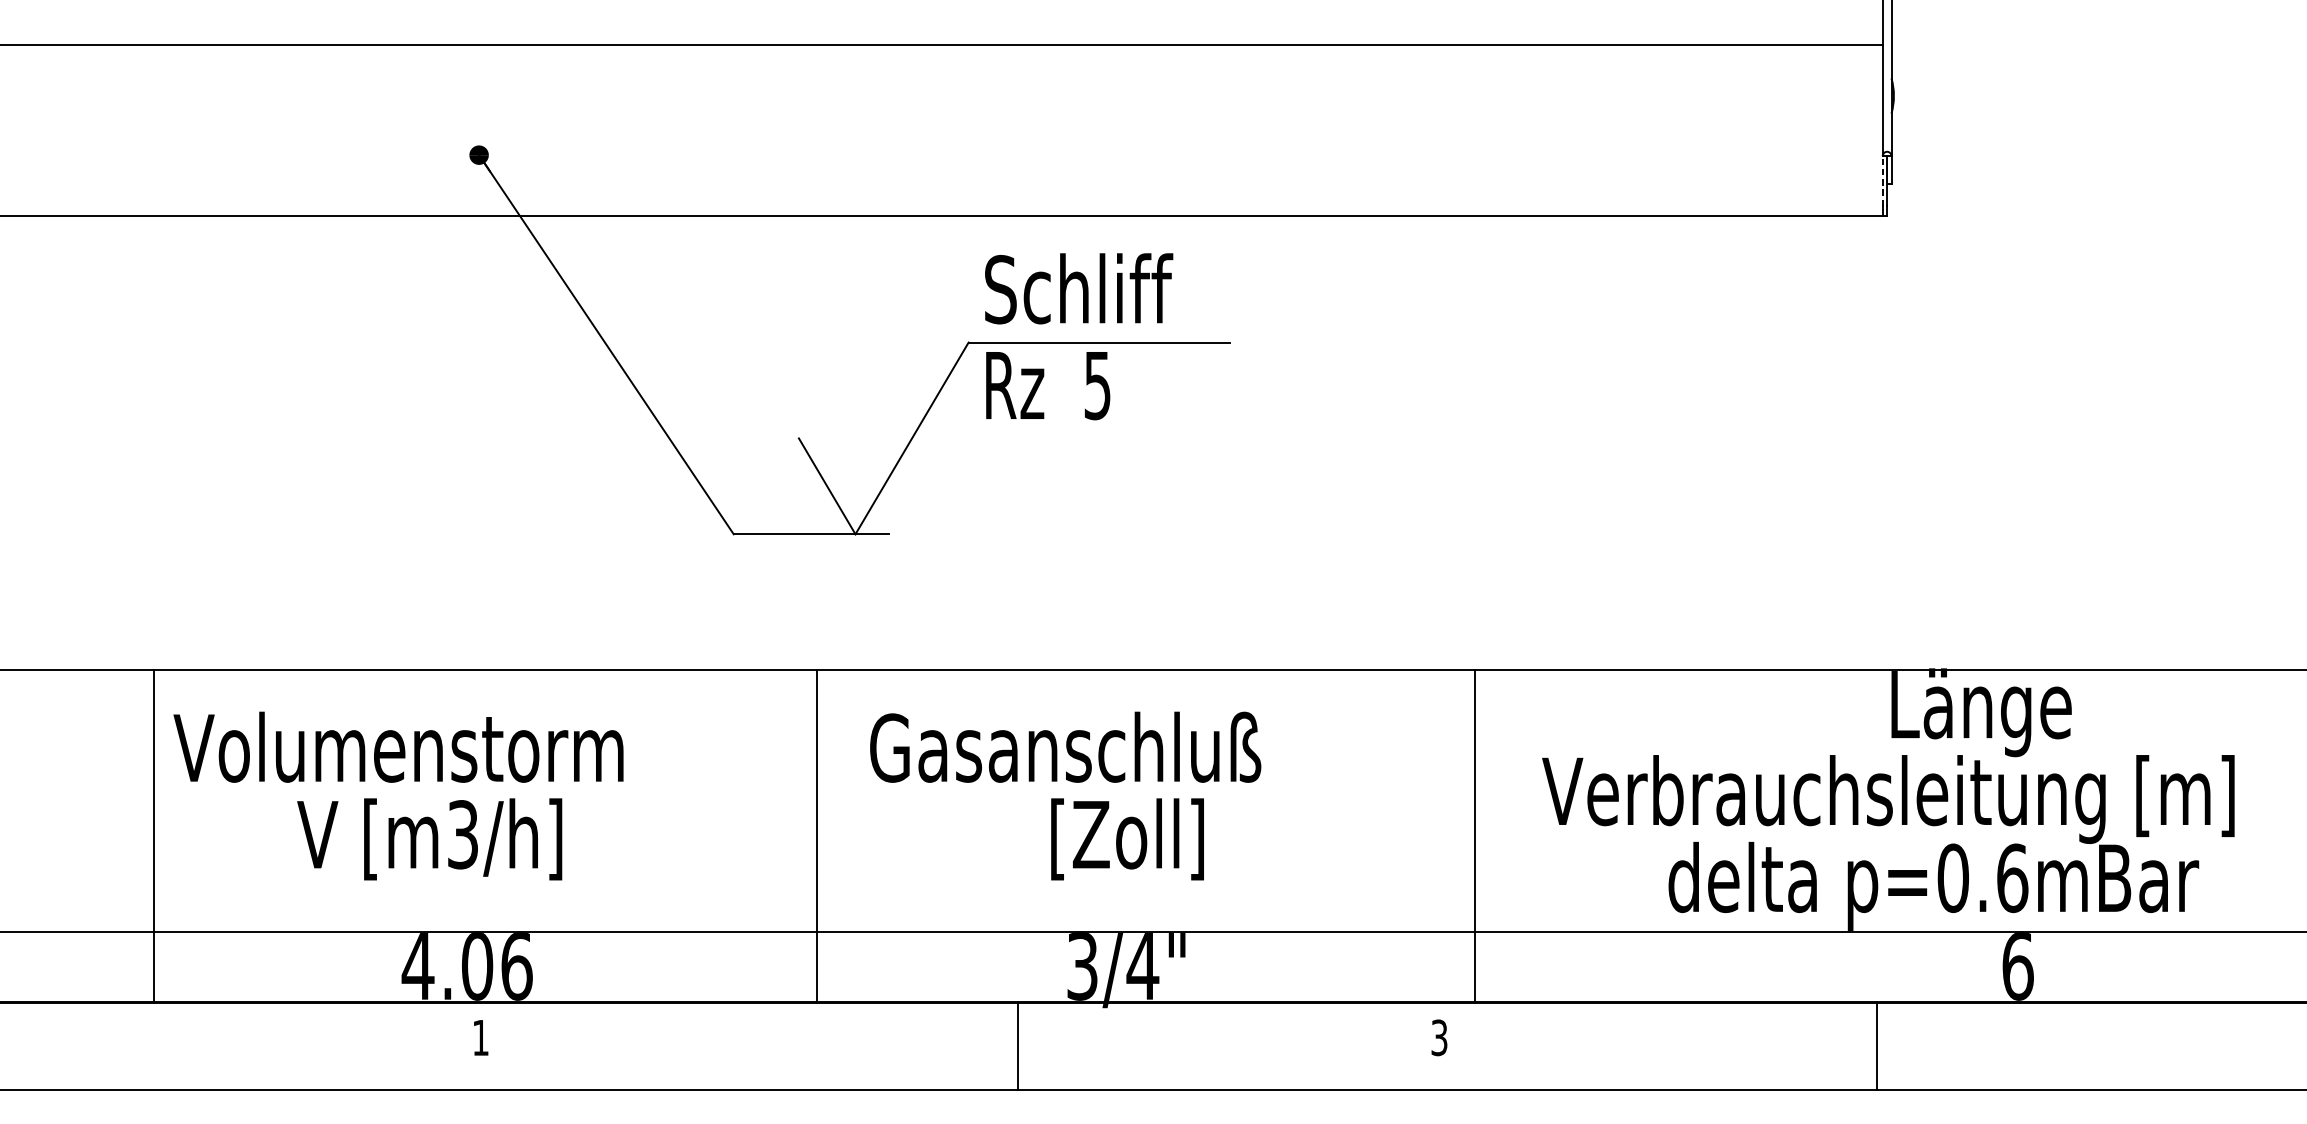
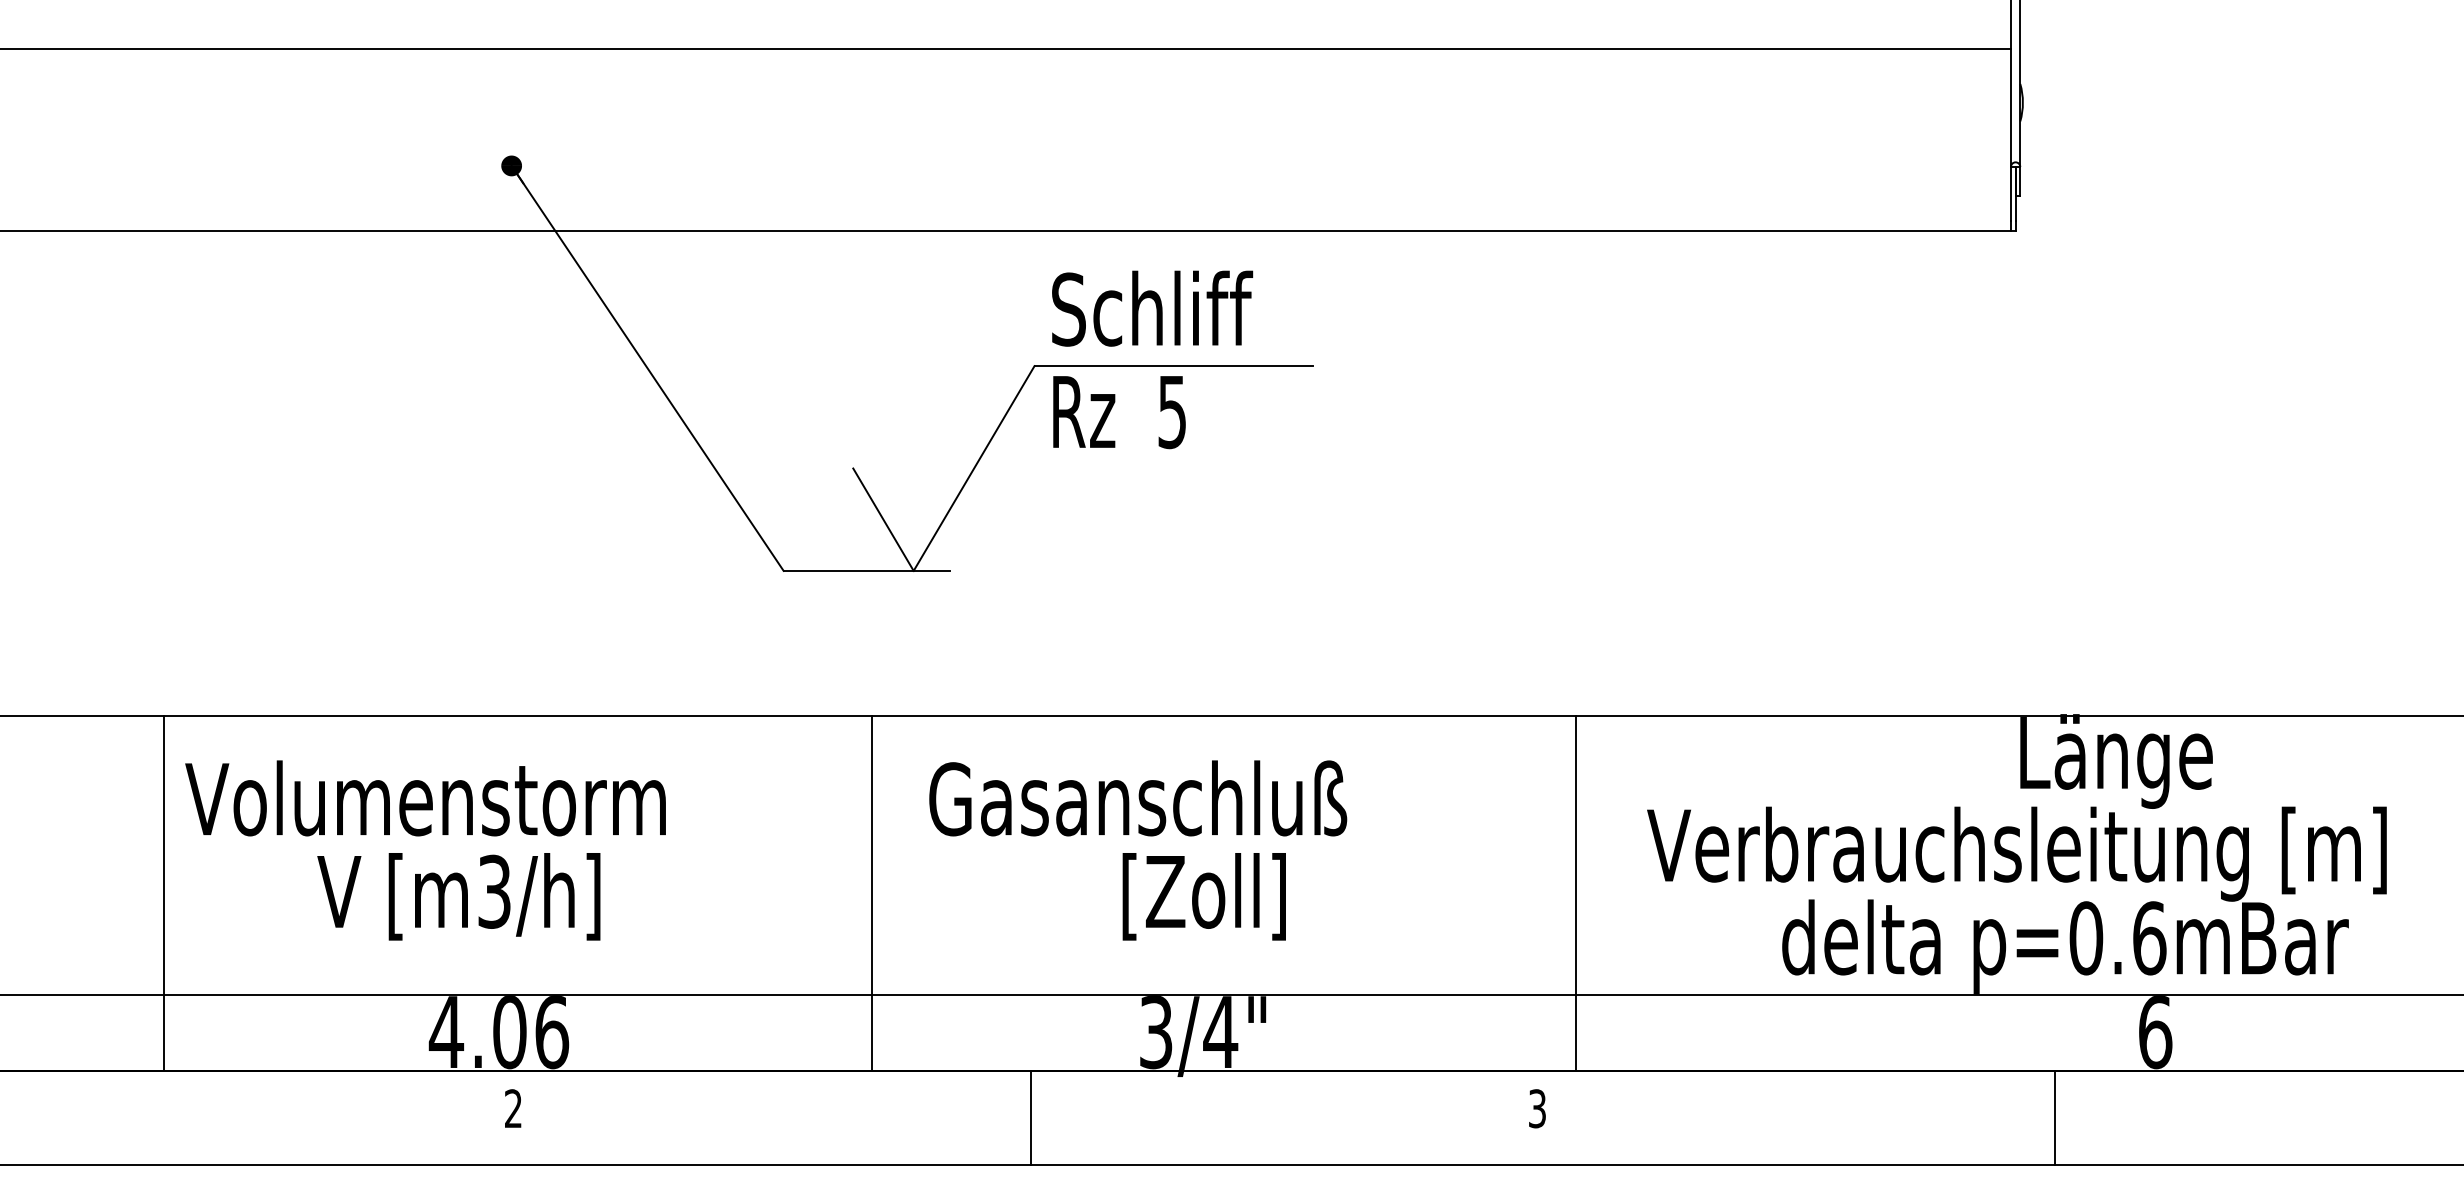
line: (1882, 180) -> (2010, 193), dashed -> solid
text: (480, 1037) -> (513, 1108), 1 -> 2
line: (1018, 1046) -> (1031, 1117), moved
line: (1876, 1046) -> (2055, 1117), moved

